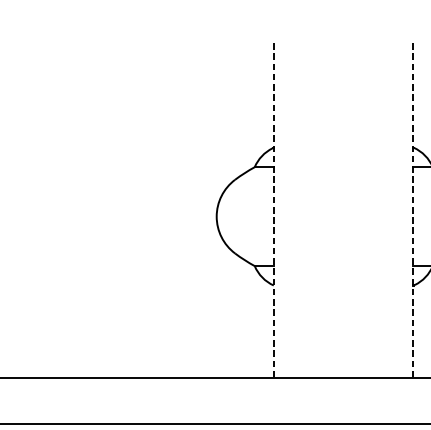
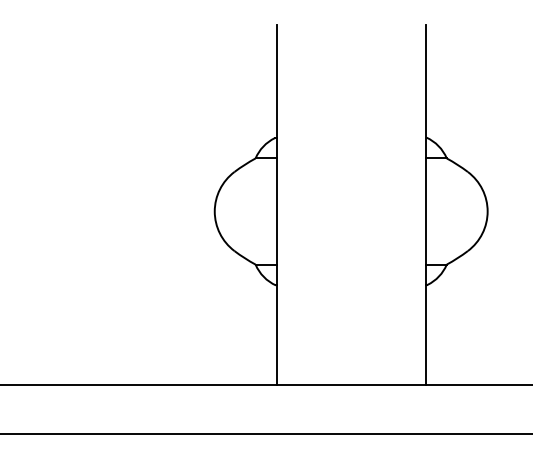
line: (274, 210) -> (276, 204), dashed -> solid
line: (412, 210) -> (425, 204), dashed -> solid

